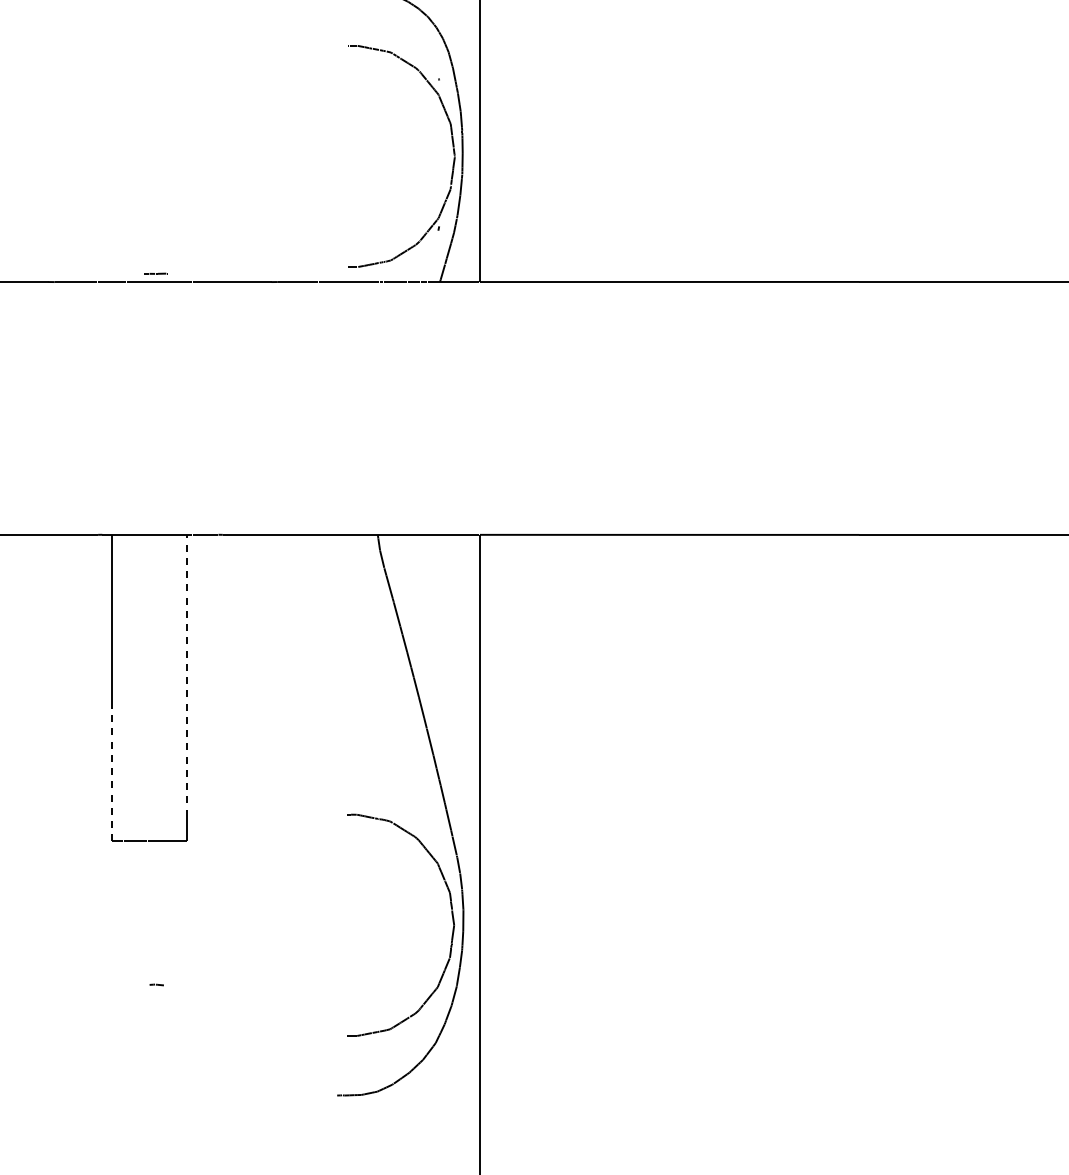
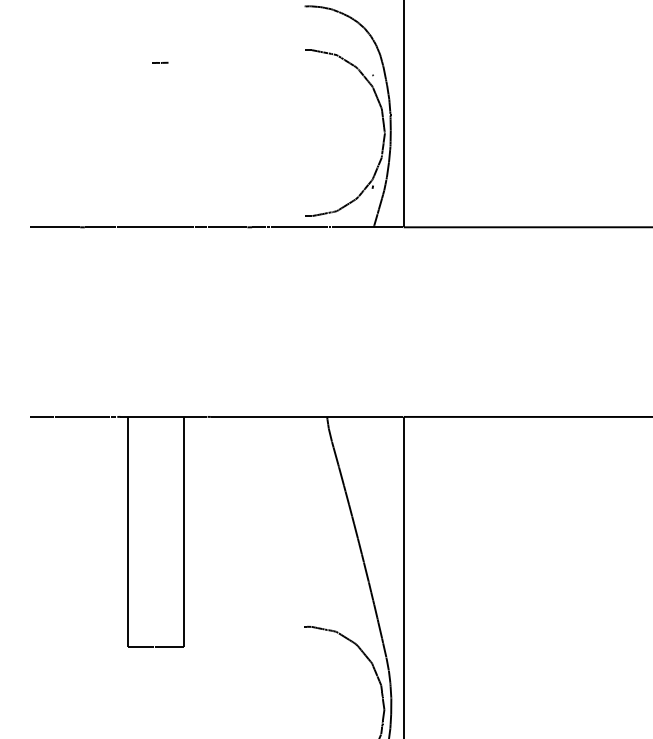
line: (154, 273) -> (159, 62), moved
line: (186, 675) -> (183, 522), dashed -> solid
line: (112, 773) -> (128, 595), dashed -> solid

